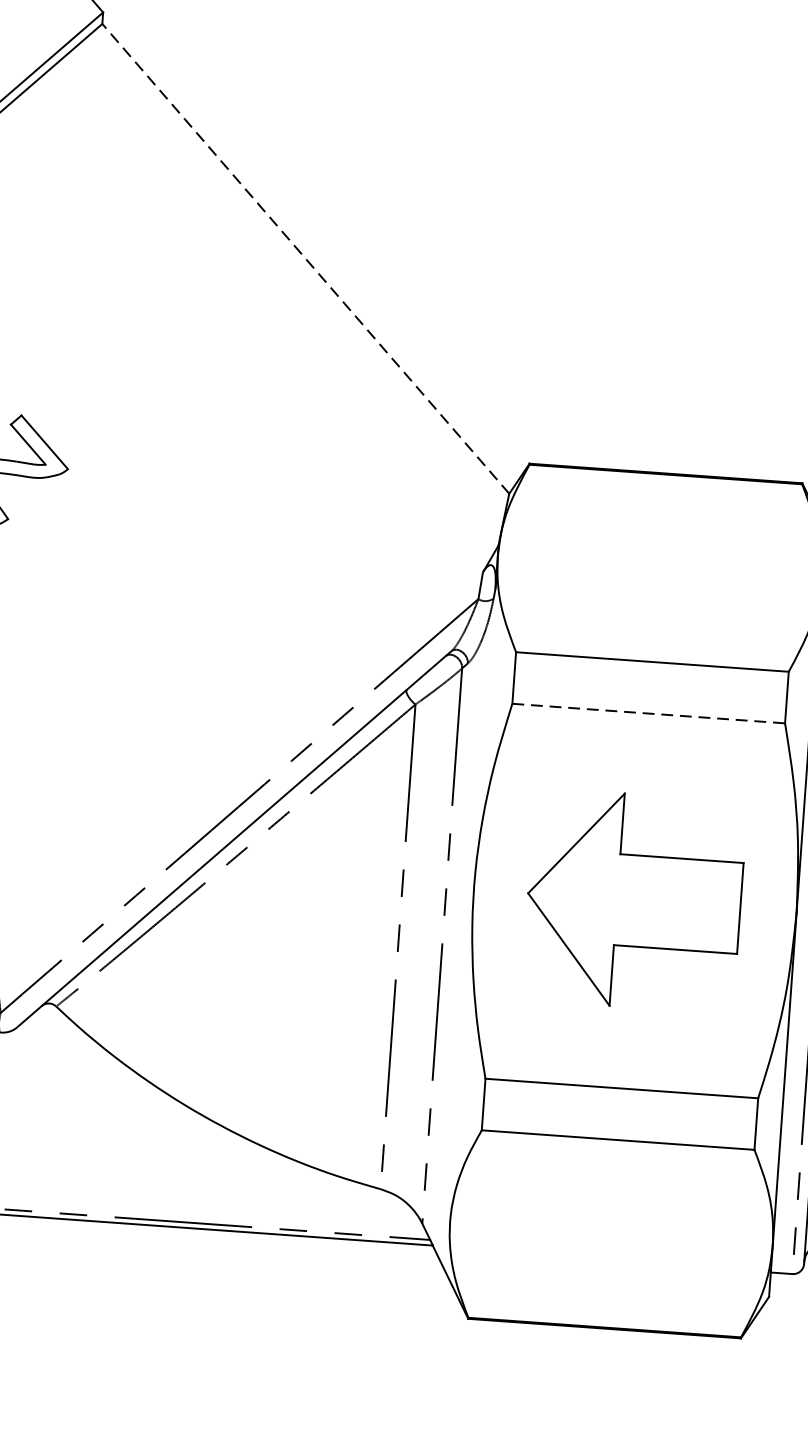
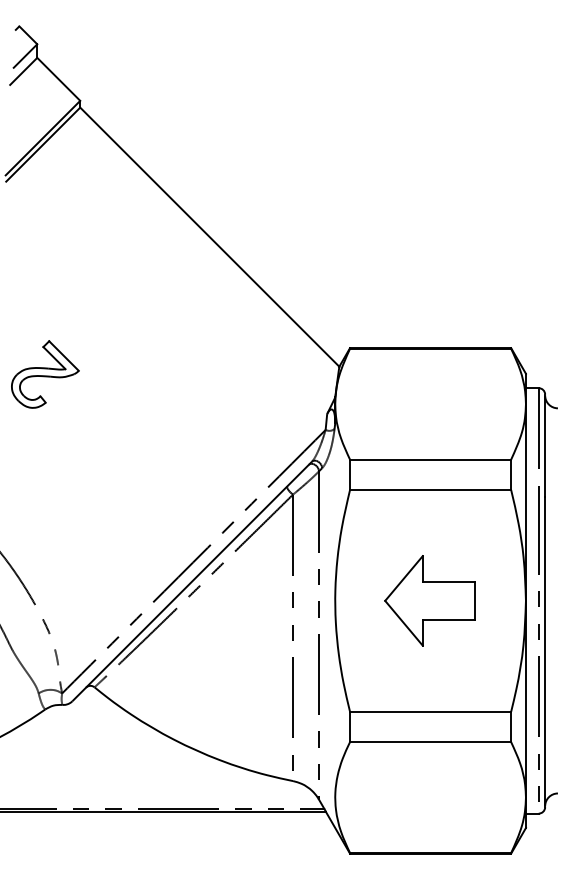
line: (305, 257) -> (209, 236), dashed -> solid
line: (648, 714) -> (430, 490), dashed -> solid
part: (633, 900) -> (429, 600), size x0.71

